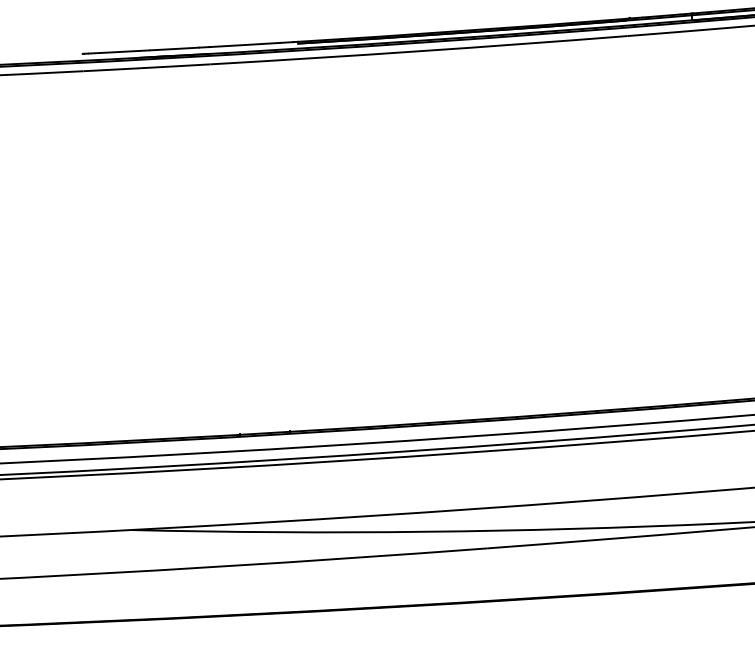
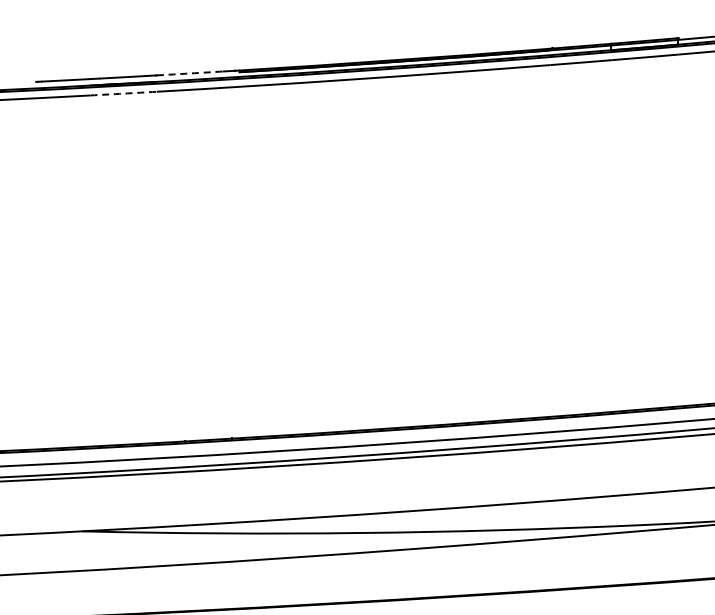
arc: (246, 44) -> (190, 73), solid -> dashed
arc: (175, 66) -> (123, 93), solid -> dashed

